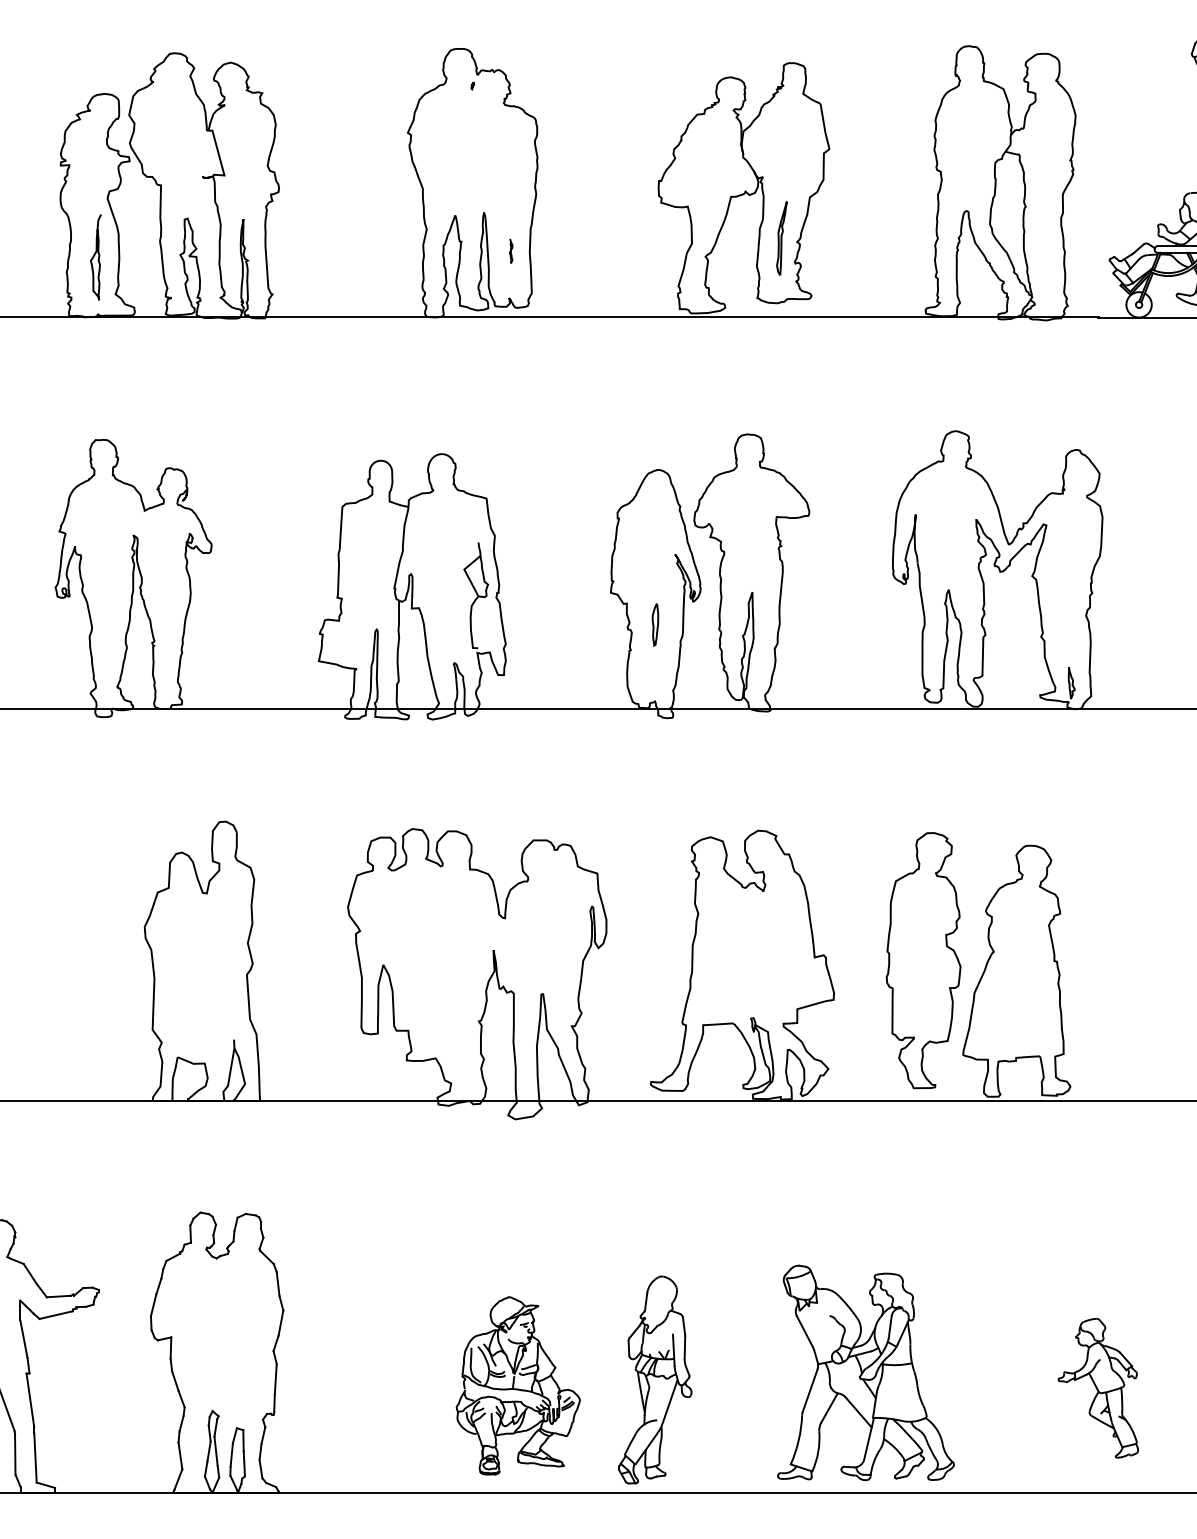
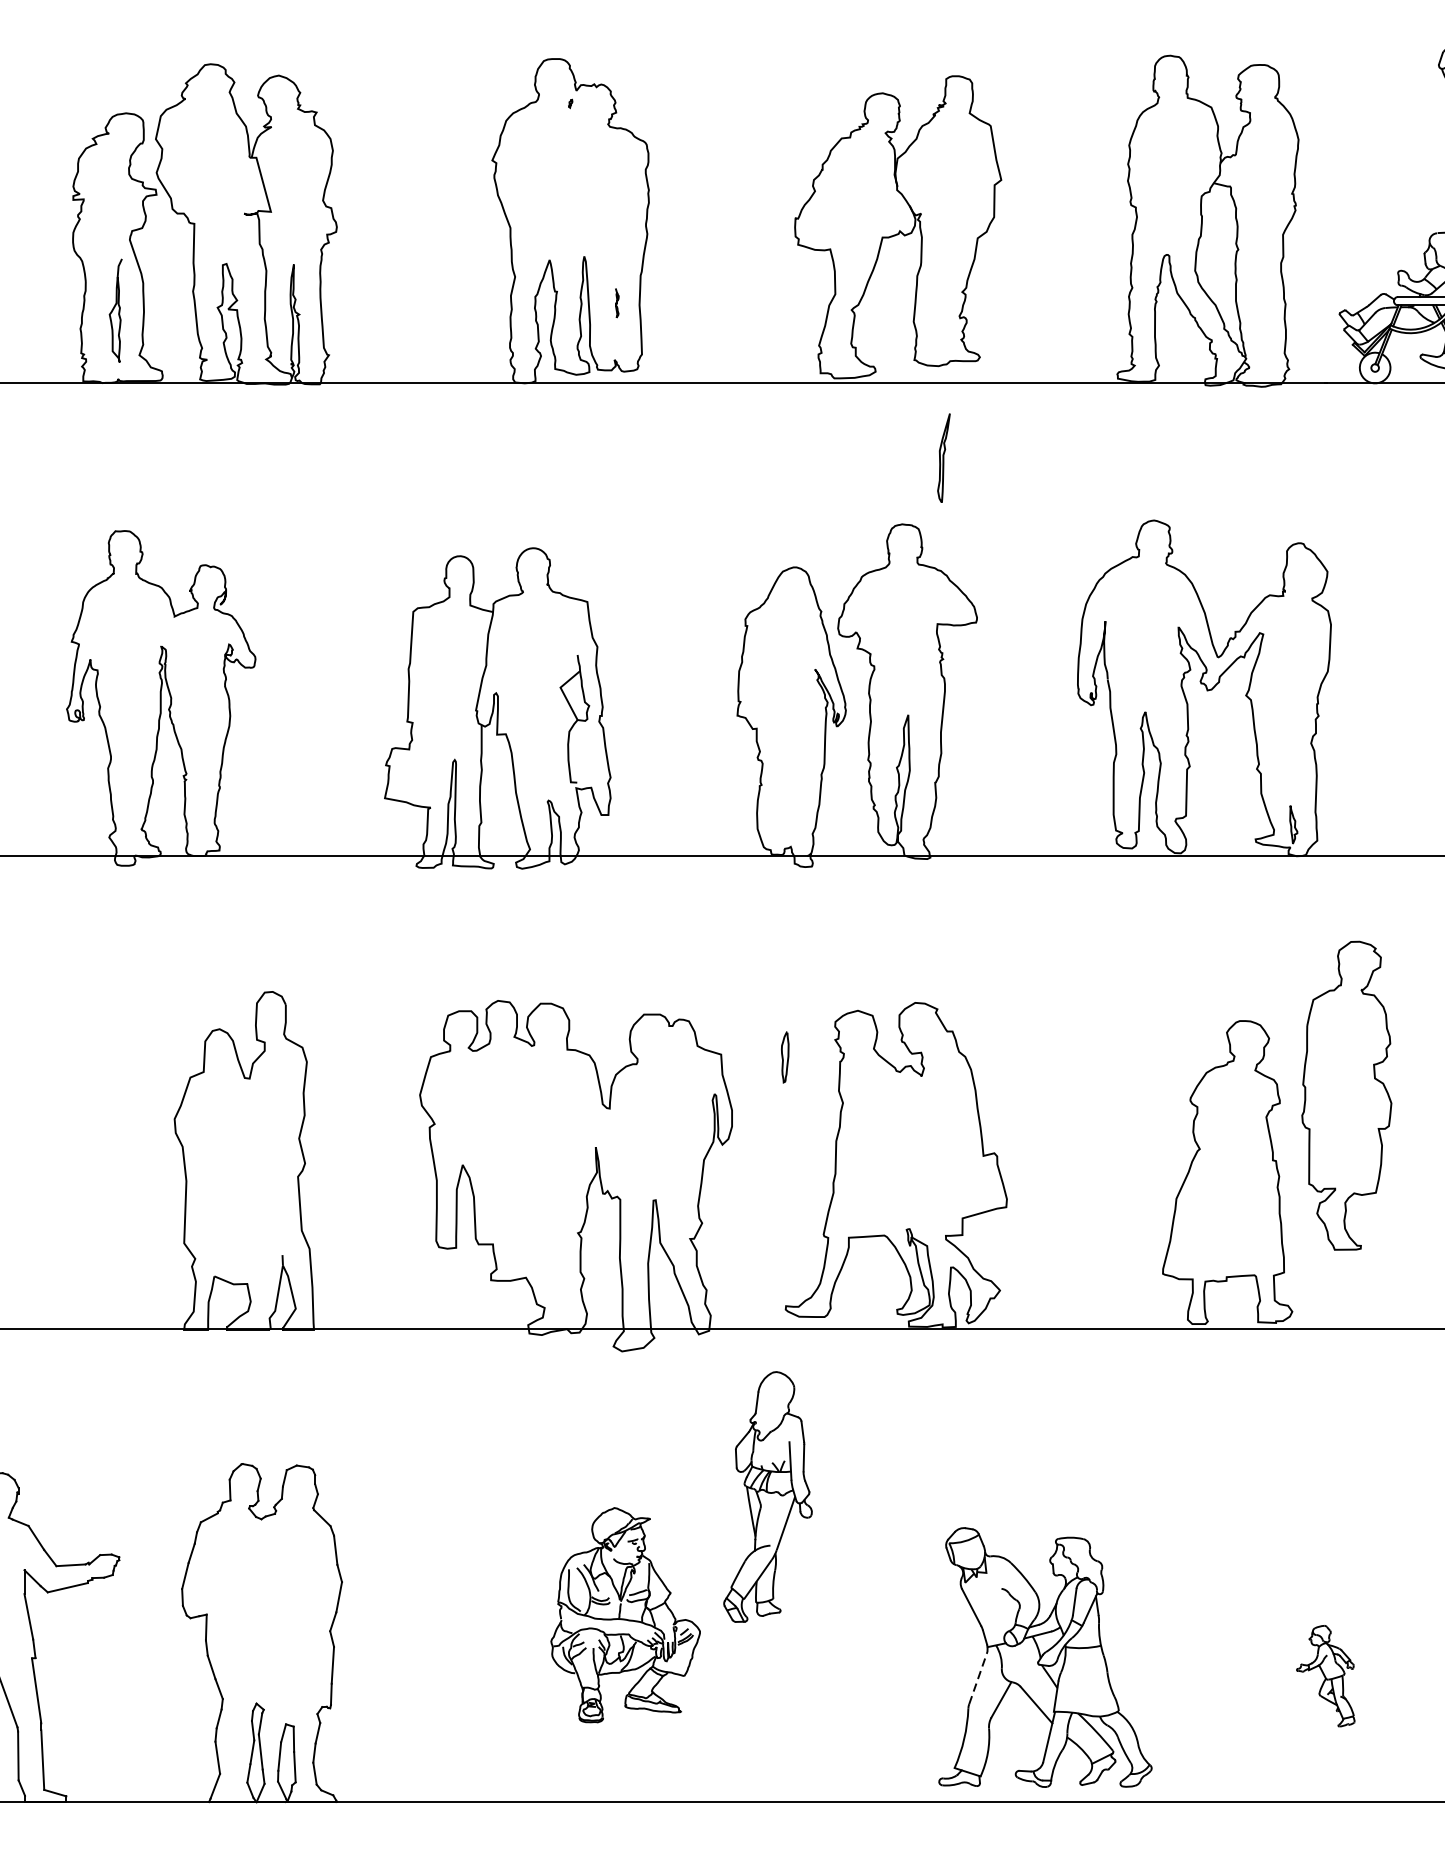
curve: (781, 238) -> (943, 458), moved
curve: (654, 624) -> (784, 1056), moved
part: (923, 960) -> (1346, 1095), moved
part: (655, 1379) -> (768, 1496), moved
part: (517, 1385) -> (624, 1614), moved
part: (1097, 1388) -> (1324, 1676), size x0.6
line: (810, 1390) -> (978, 1678), solid -> dashed

